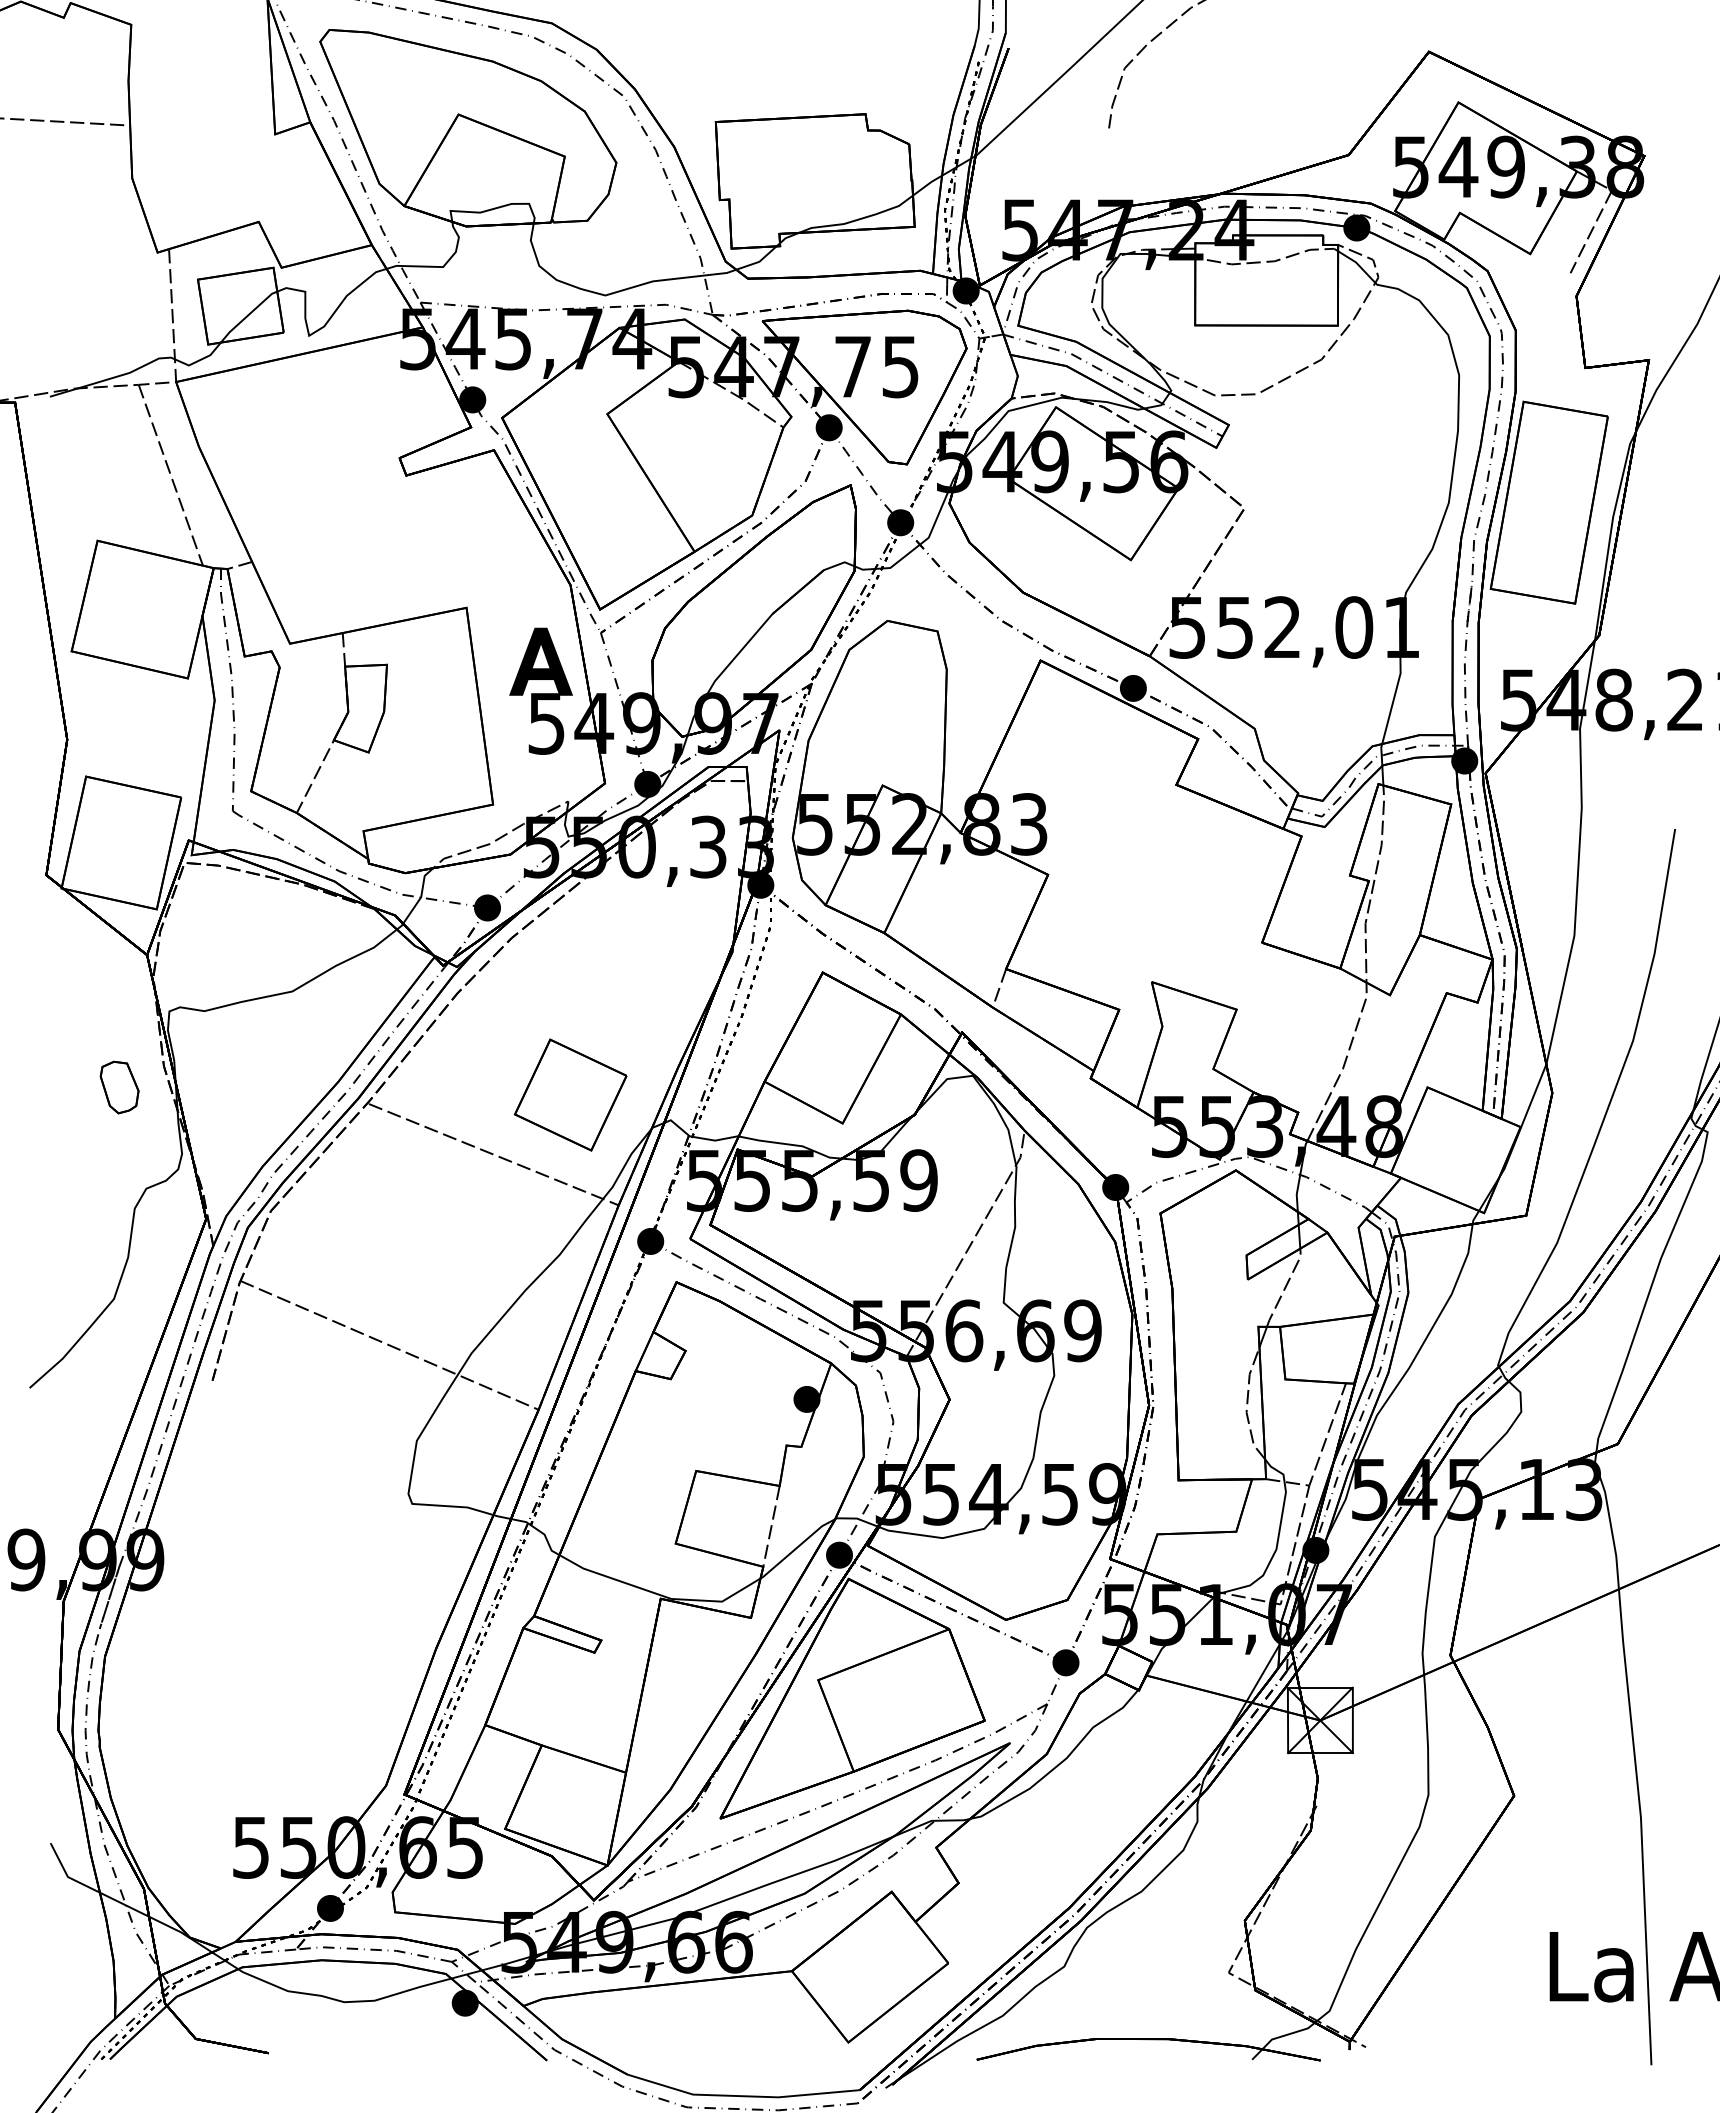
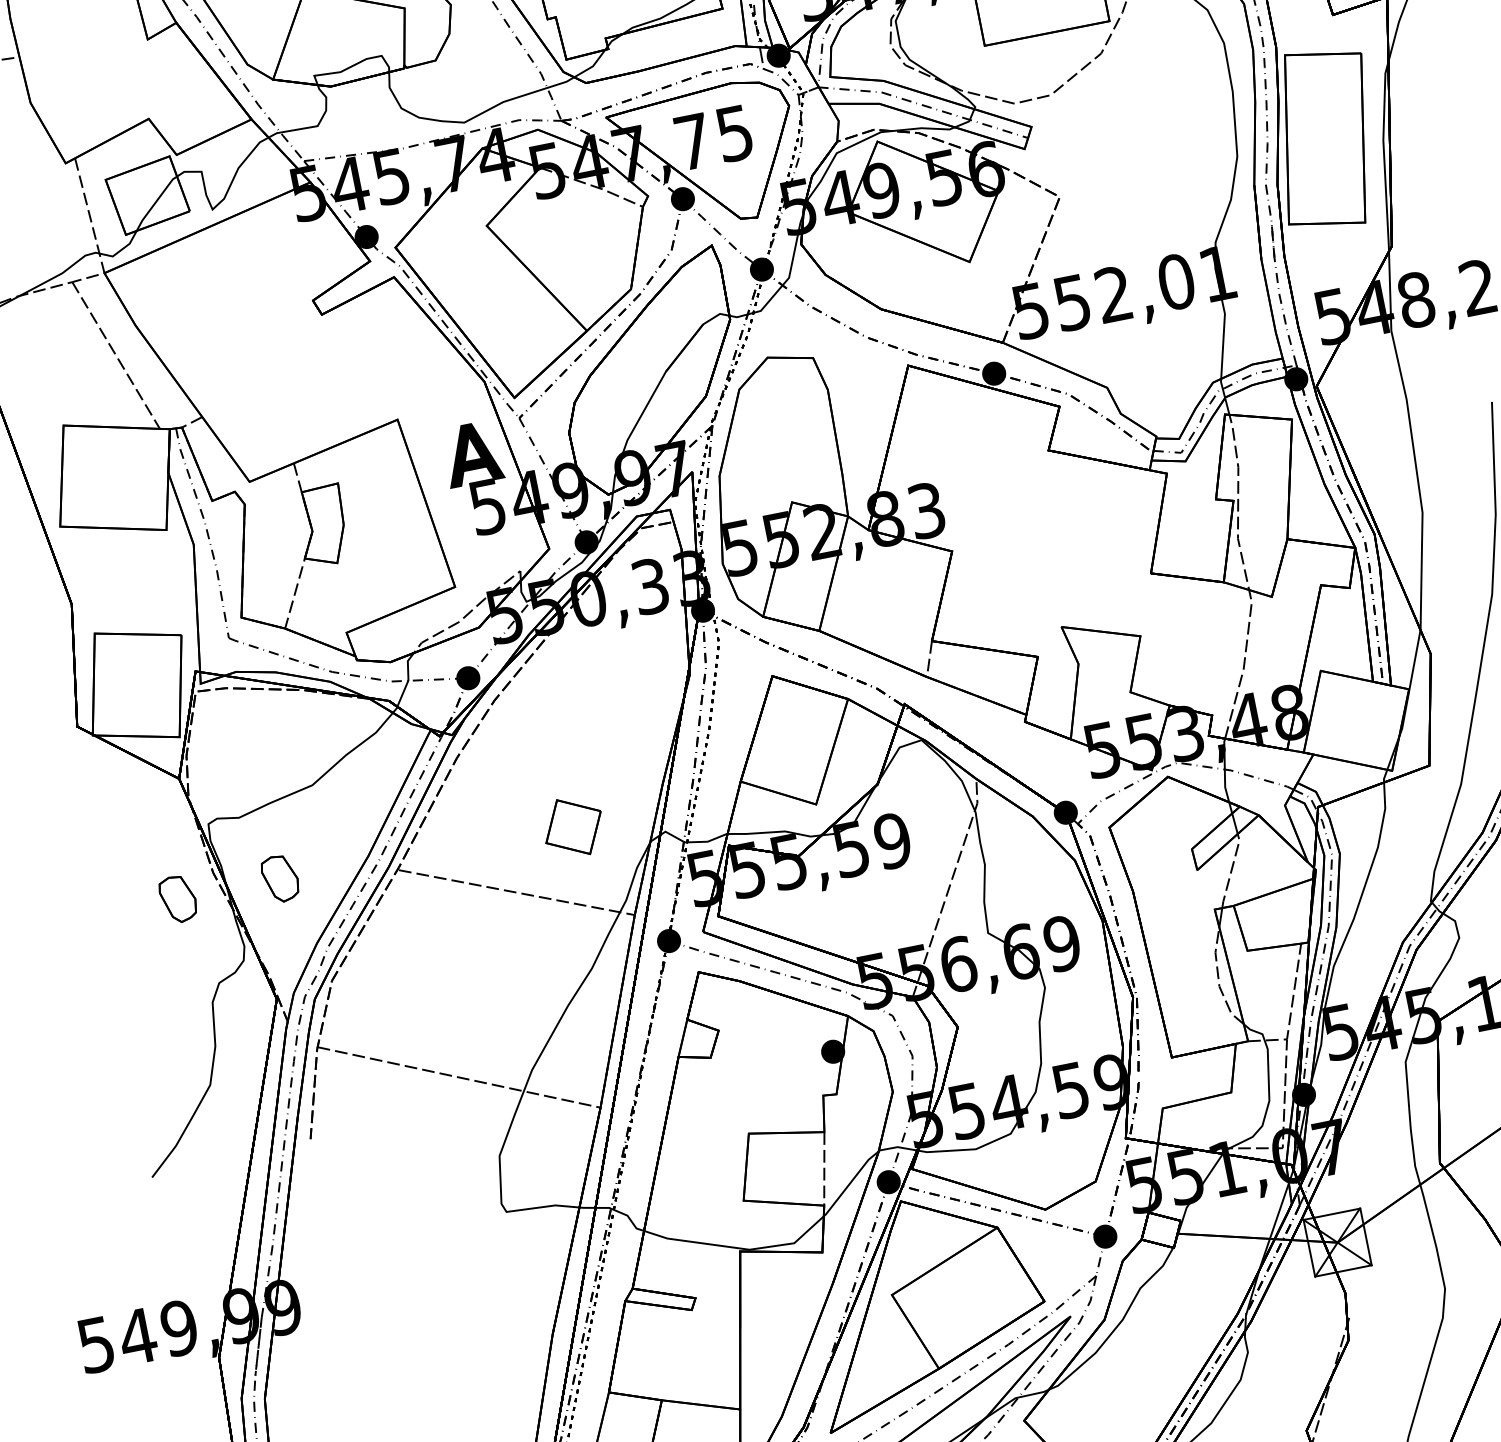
part: (236, 1087) -> (280, 878), added
part: (570, 1094) -> (573, 826), size x0.6

